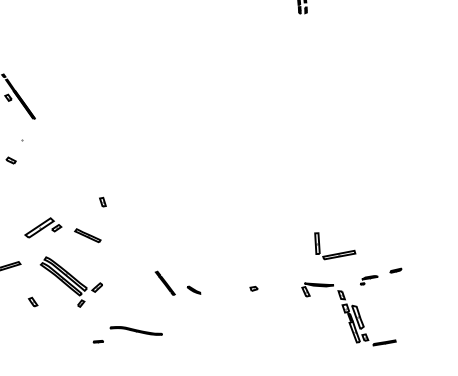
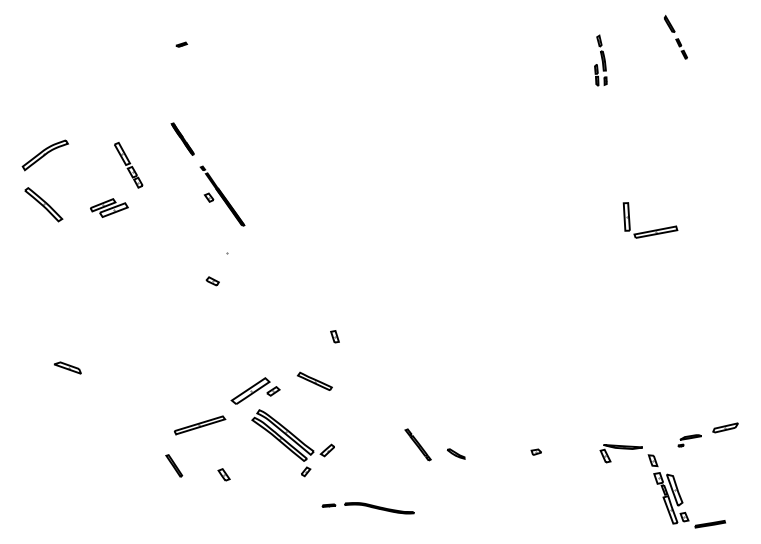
part: (43, 227) -> (255, 390), moved
part: (338, 253) -> (654, 229), moved
part: (396, 270) -> (725, 427), size x1.67
part: (32, 301) -> (223, 474), moved
part: (98, 341) -> (328, 505), moved

